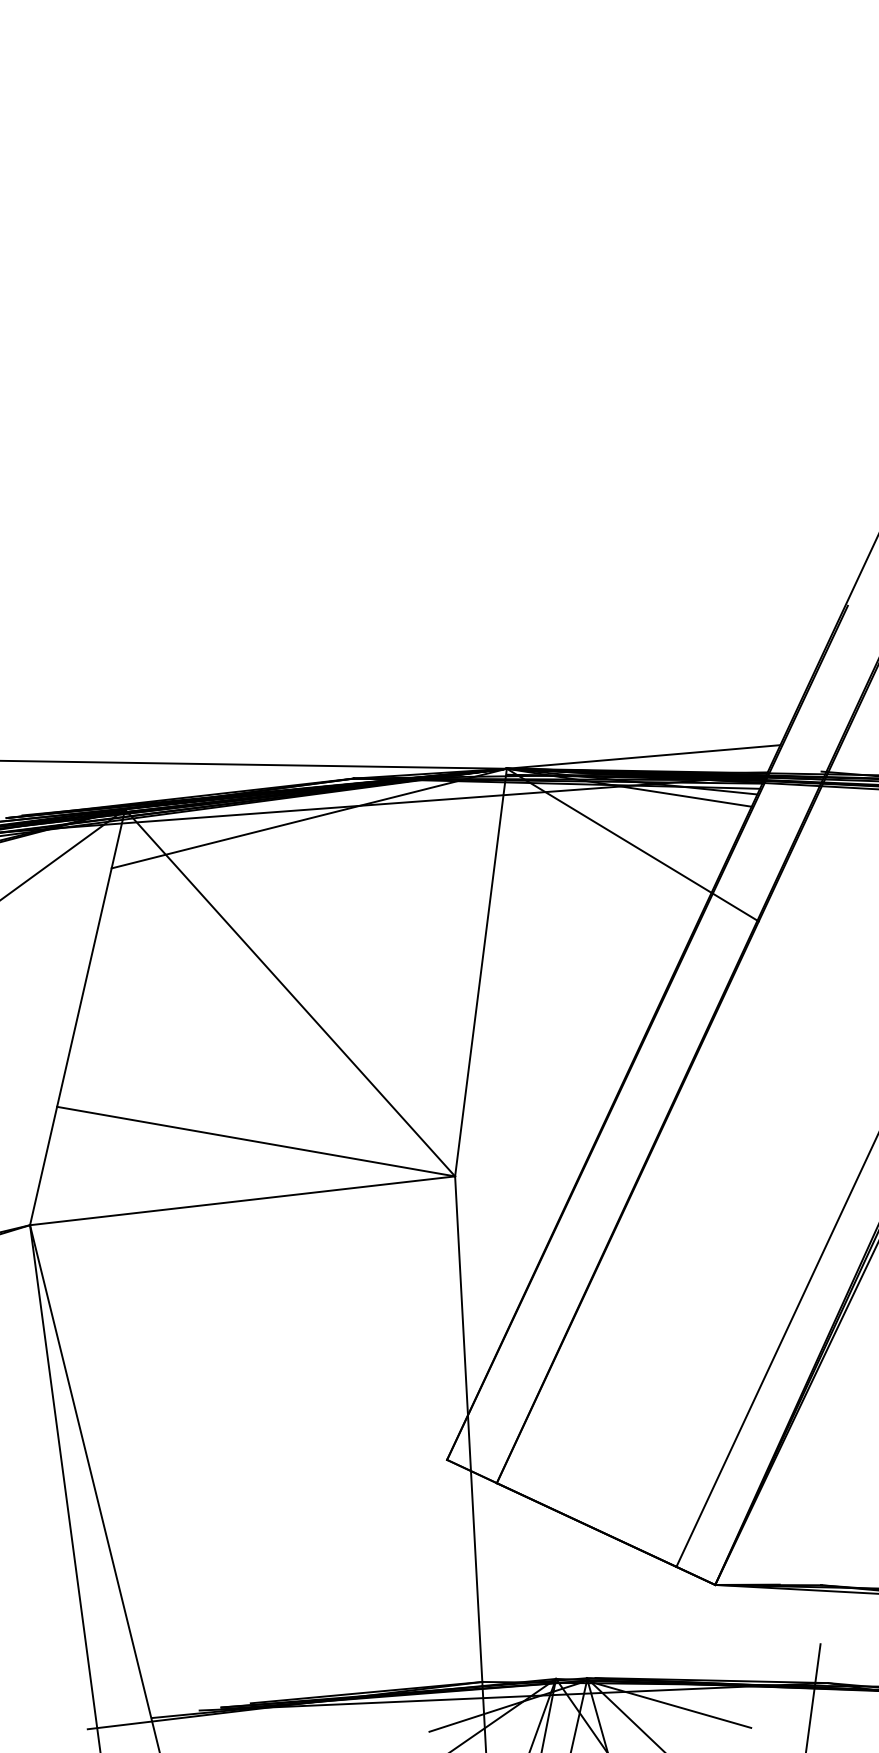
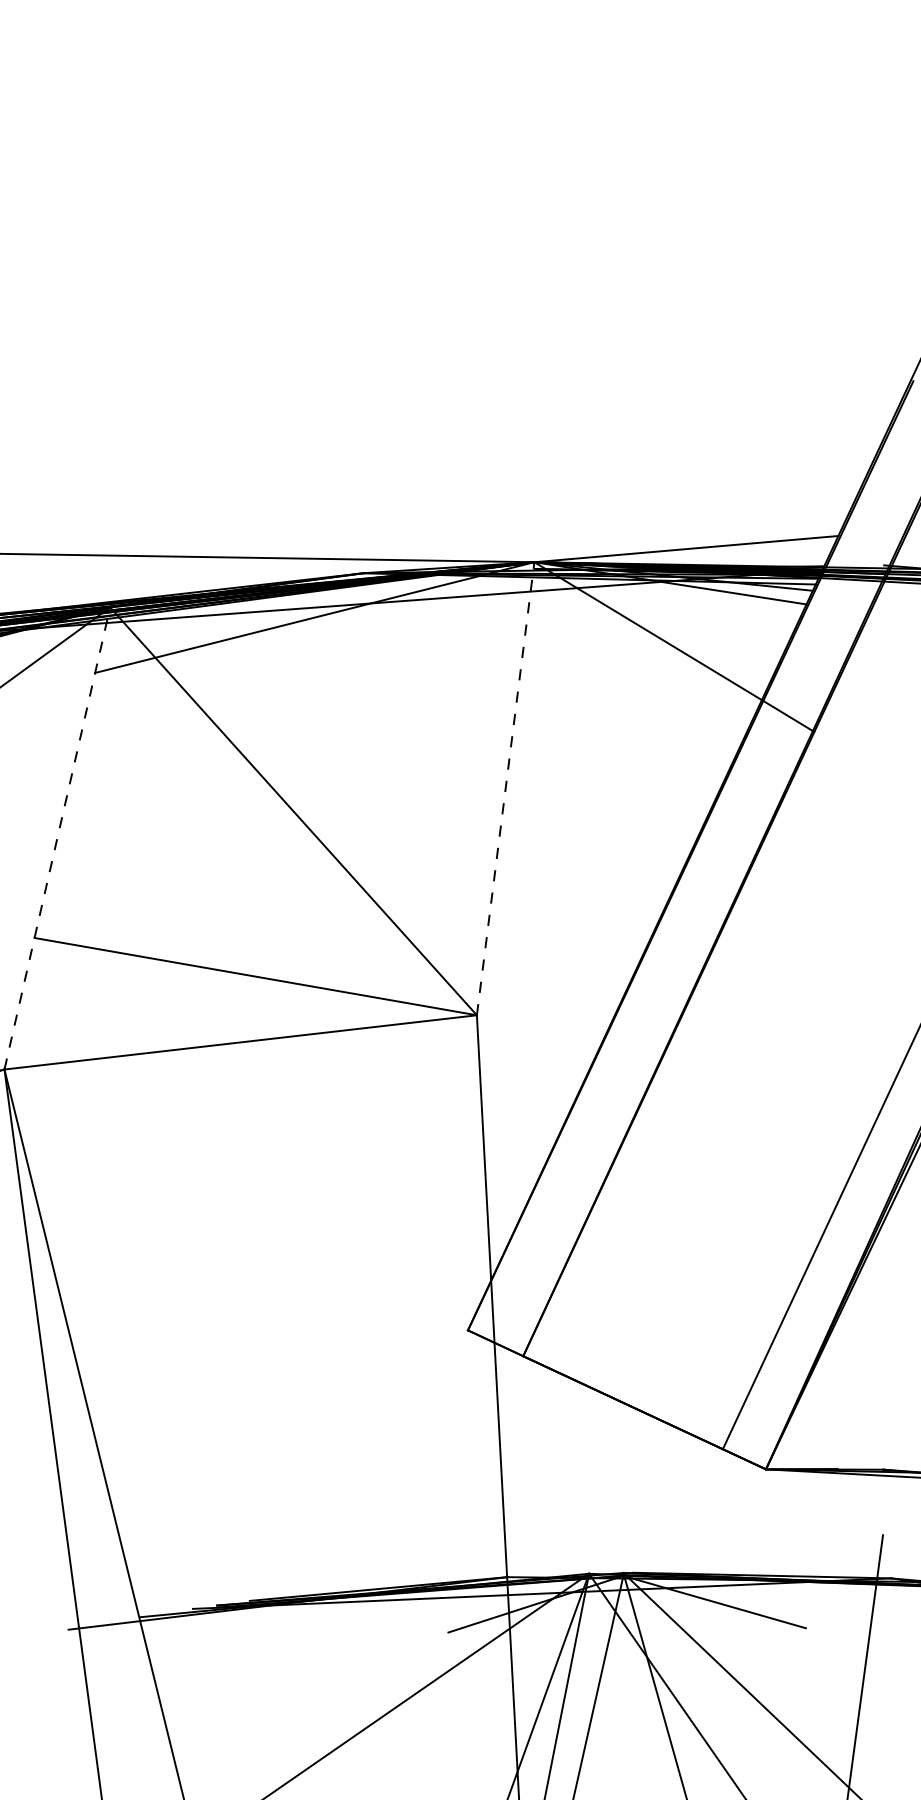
line: (481, 972) -> (506, 788), solid -> dashed
line: (77, 1016) -> (57, 837), solid -> dashed

